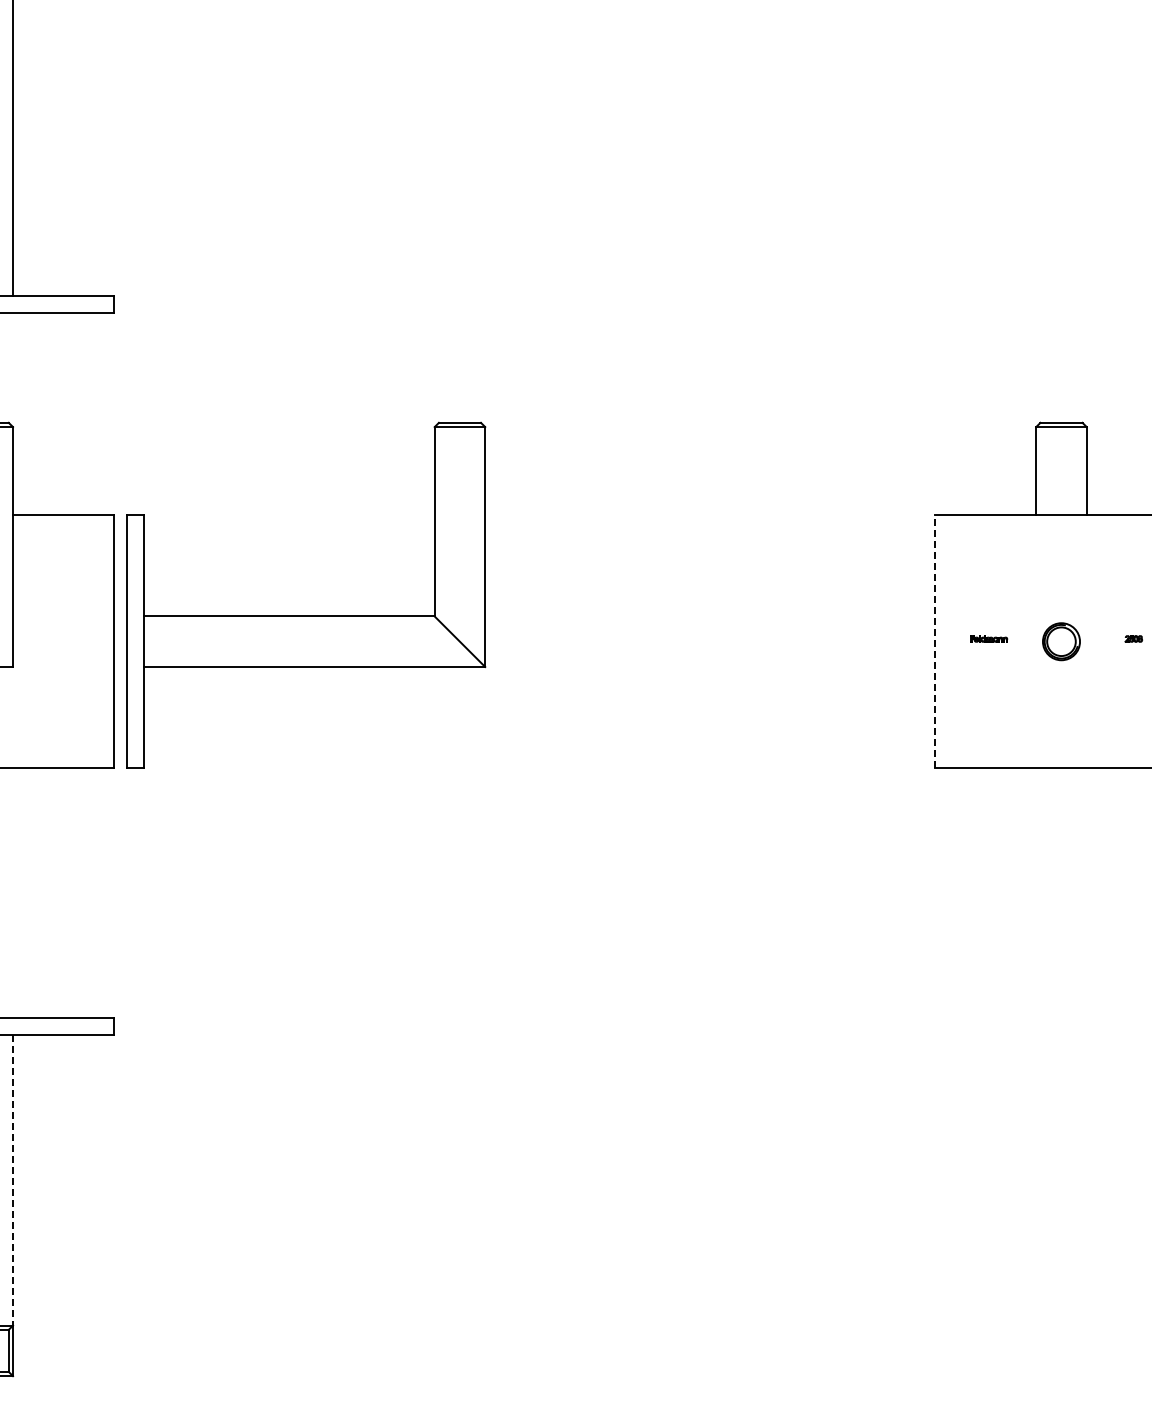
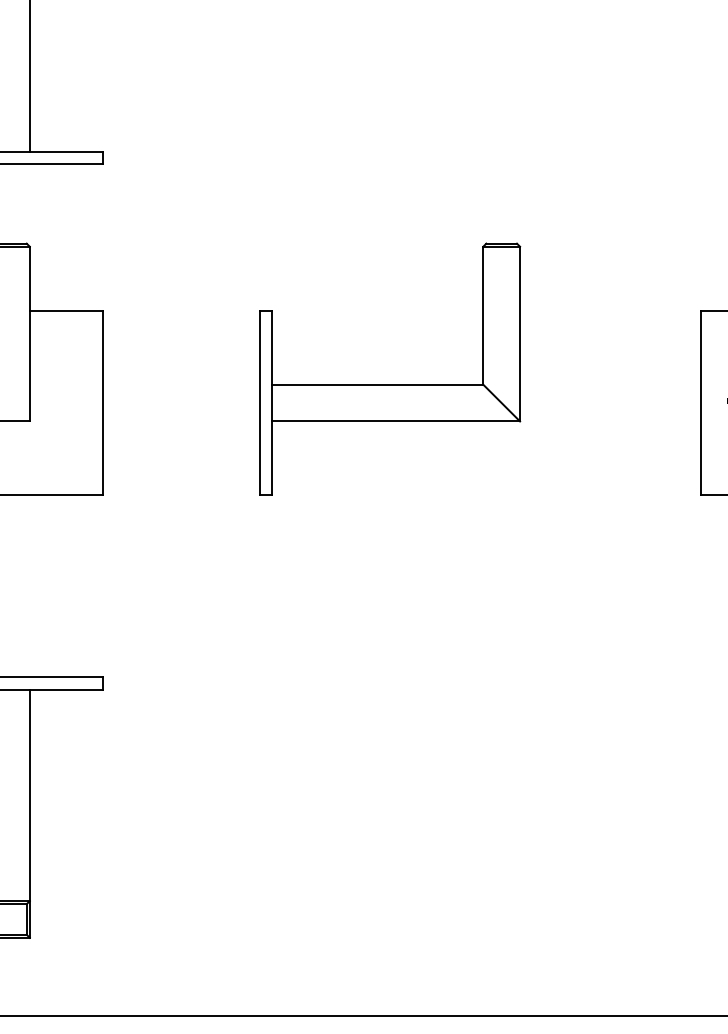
part: (306, 615) -> (389, 383), moved
line: (935, 641) -> (701, 402), dashed -> solid
line: (13, 1180) -> (30, 795), dashed -> solid

